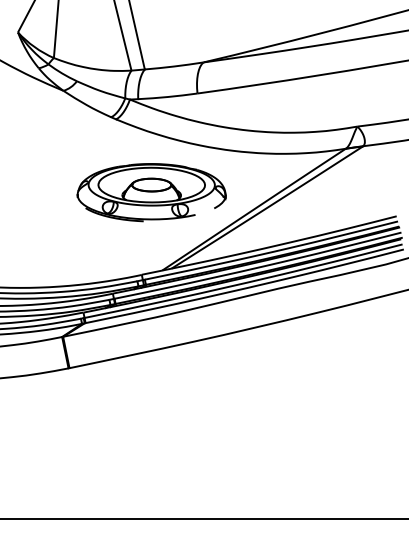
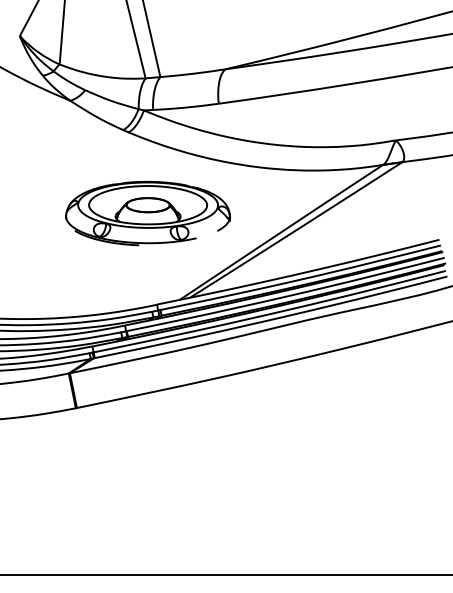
part: (151, 192) -> (147, 213), moved

